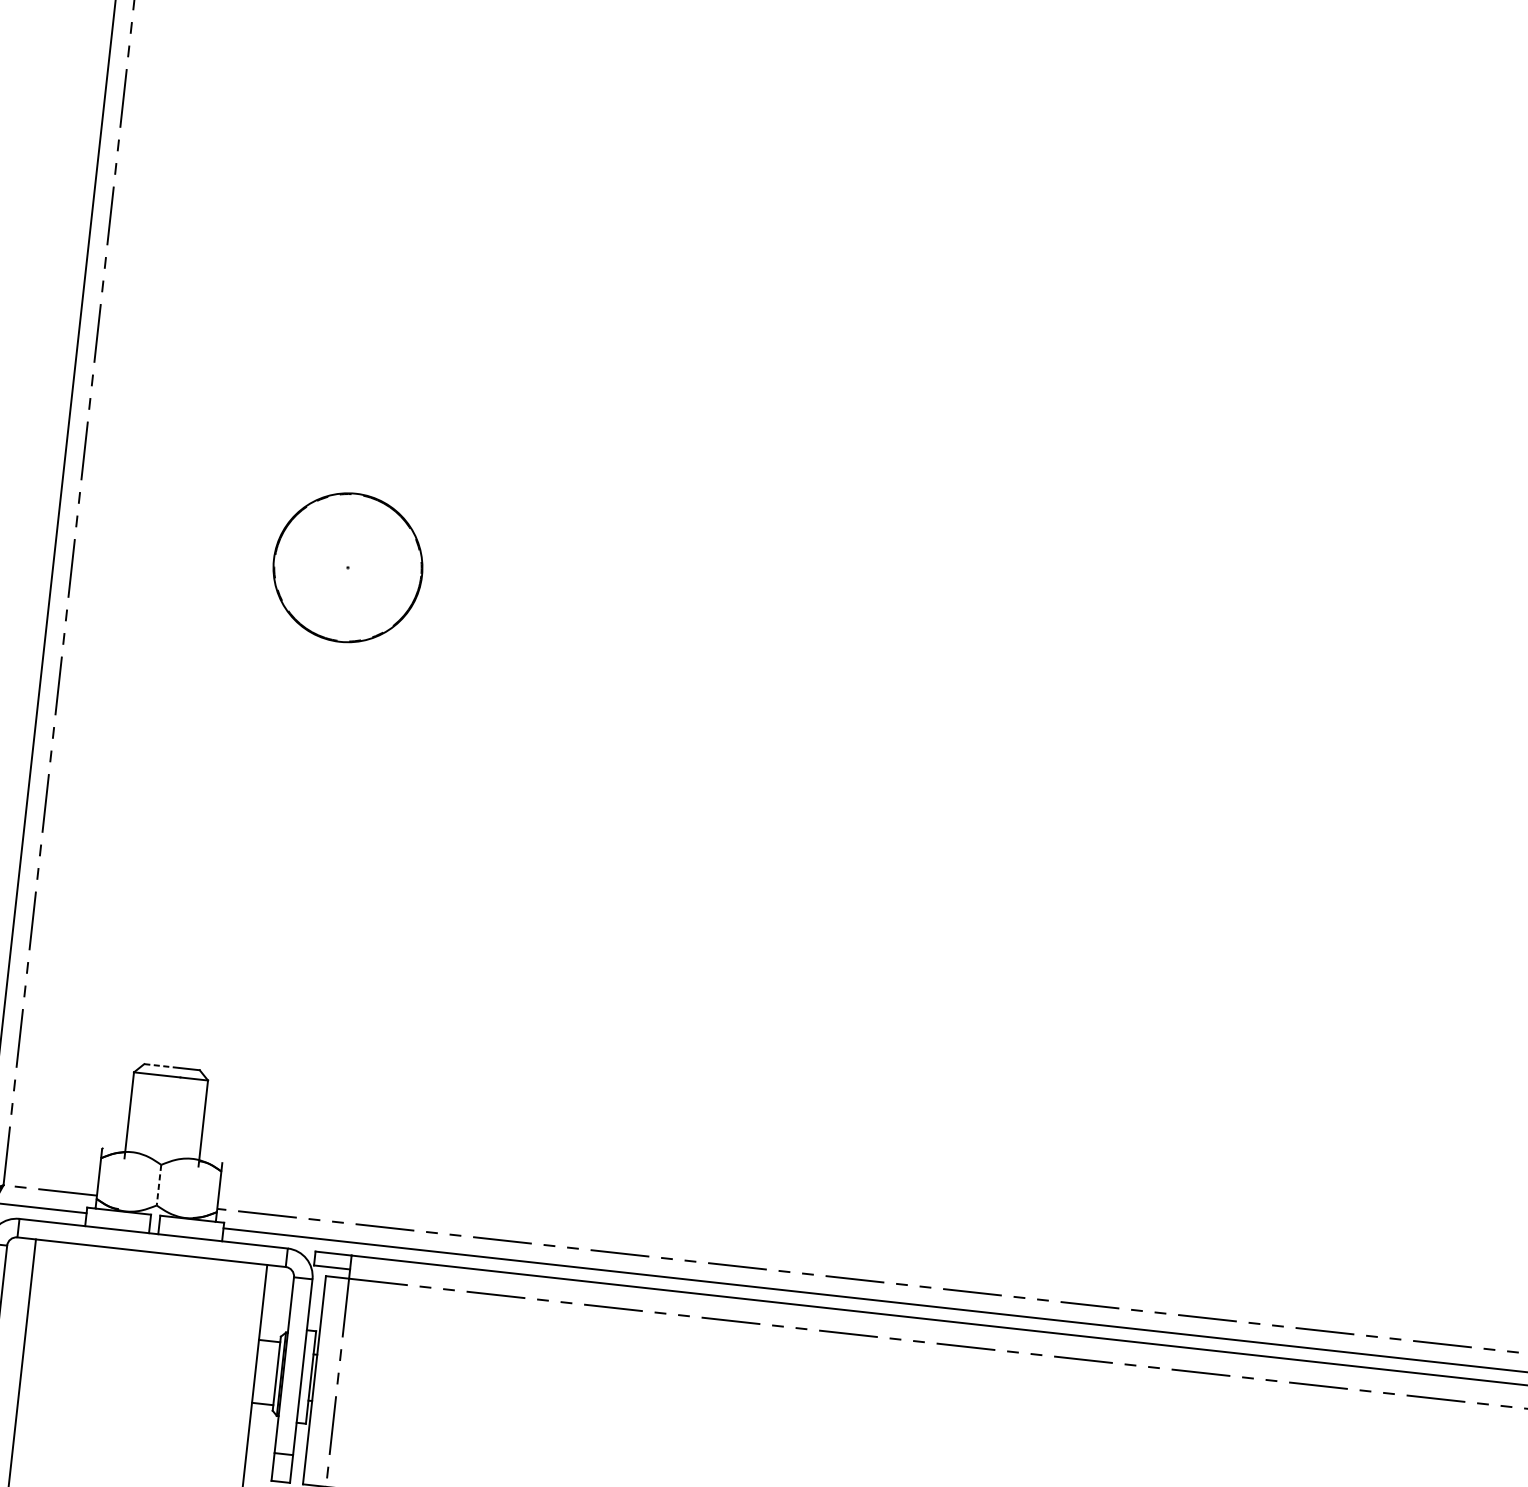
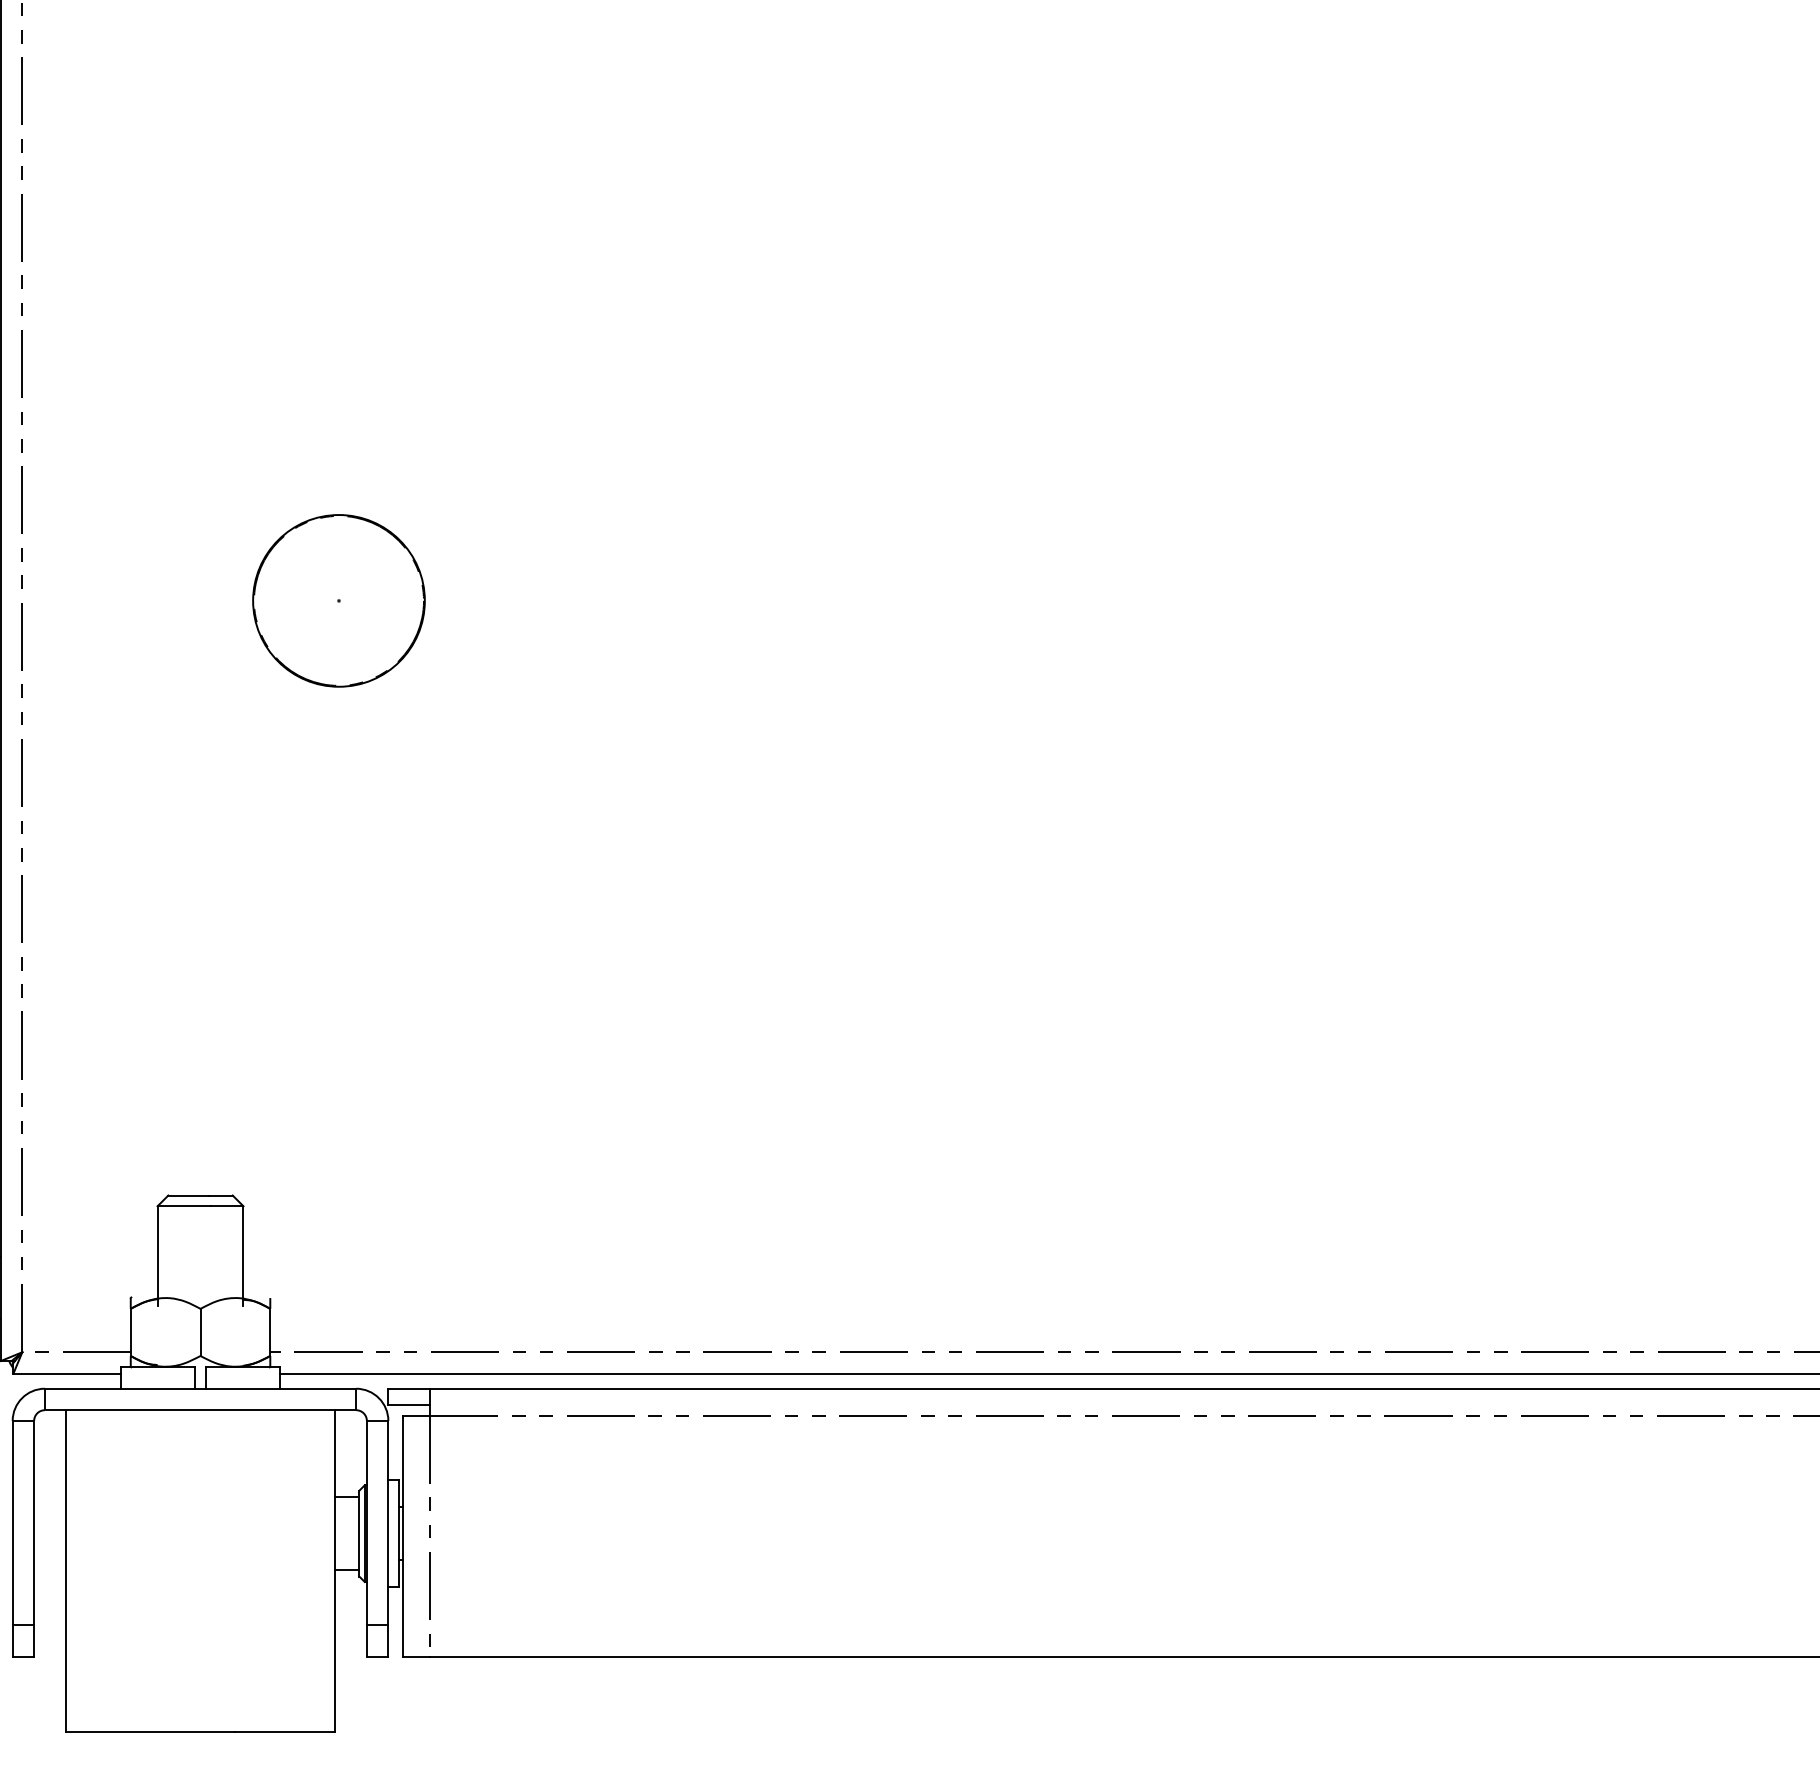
line: (162, 1066) -> (189, 1195), dashed -> solid
line: (158, 1185) -> (200, 1332), dashed -> solid

